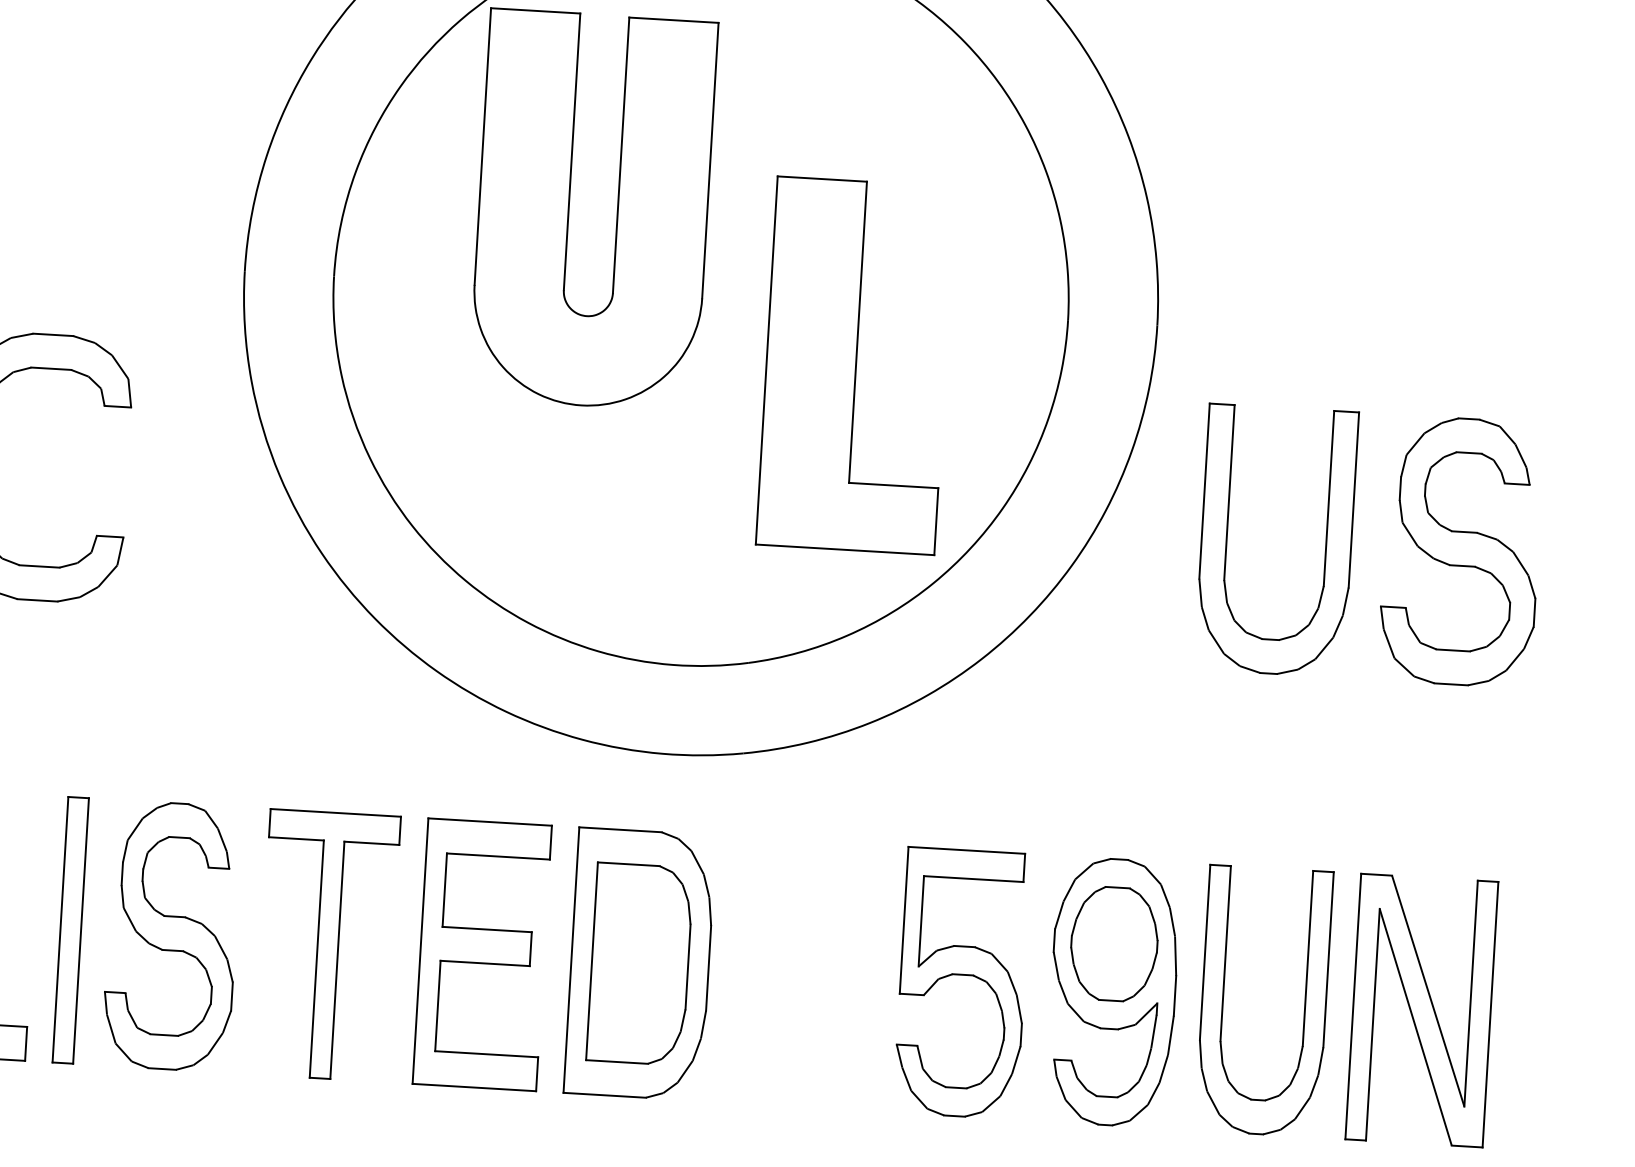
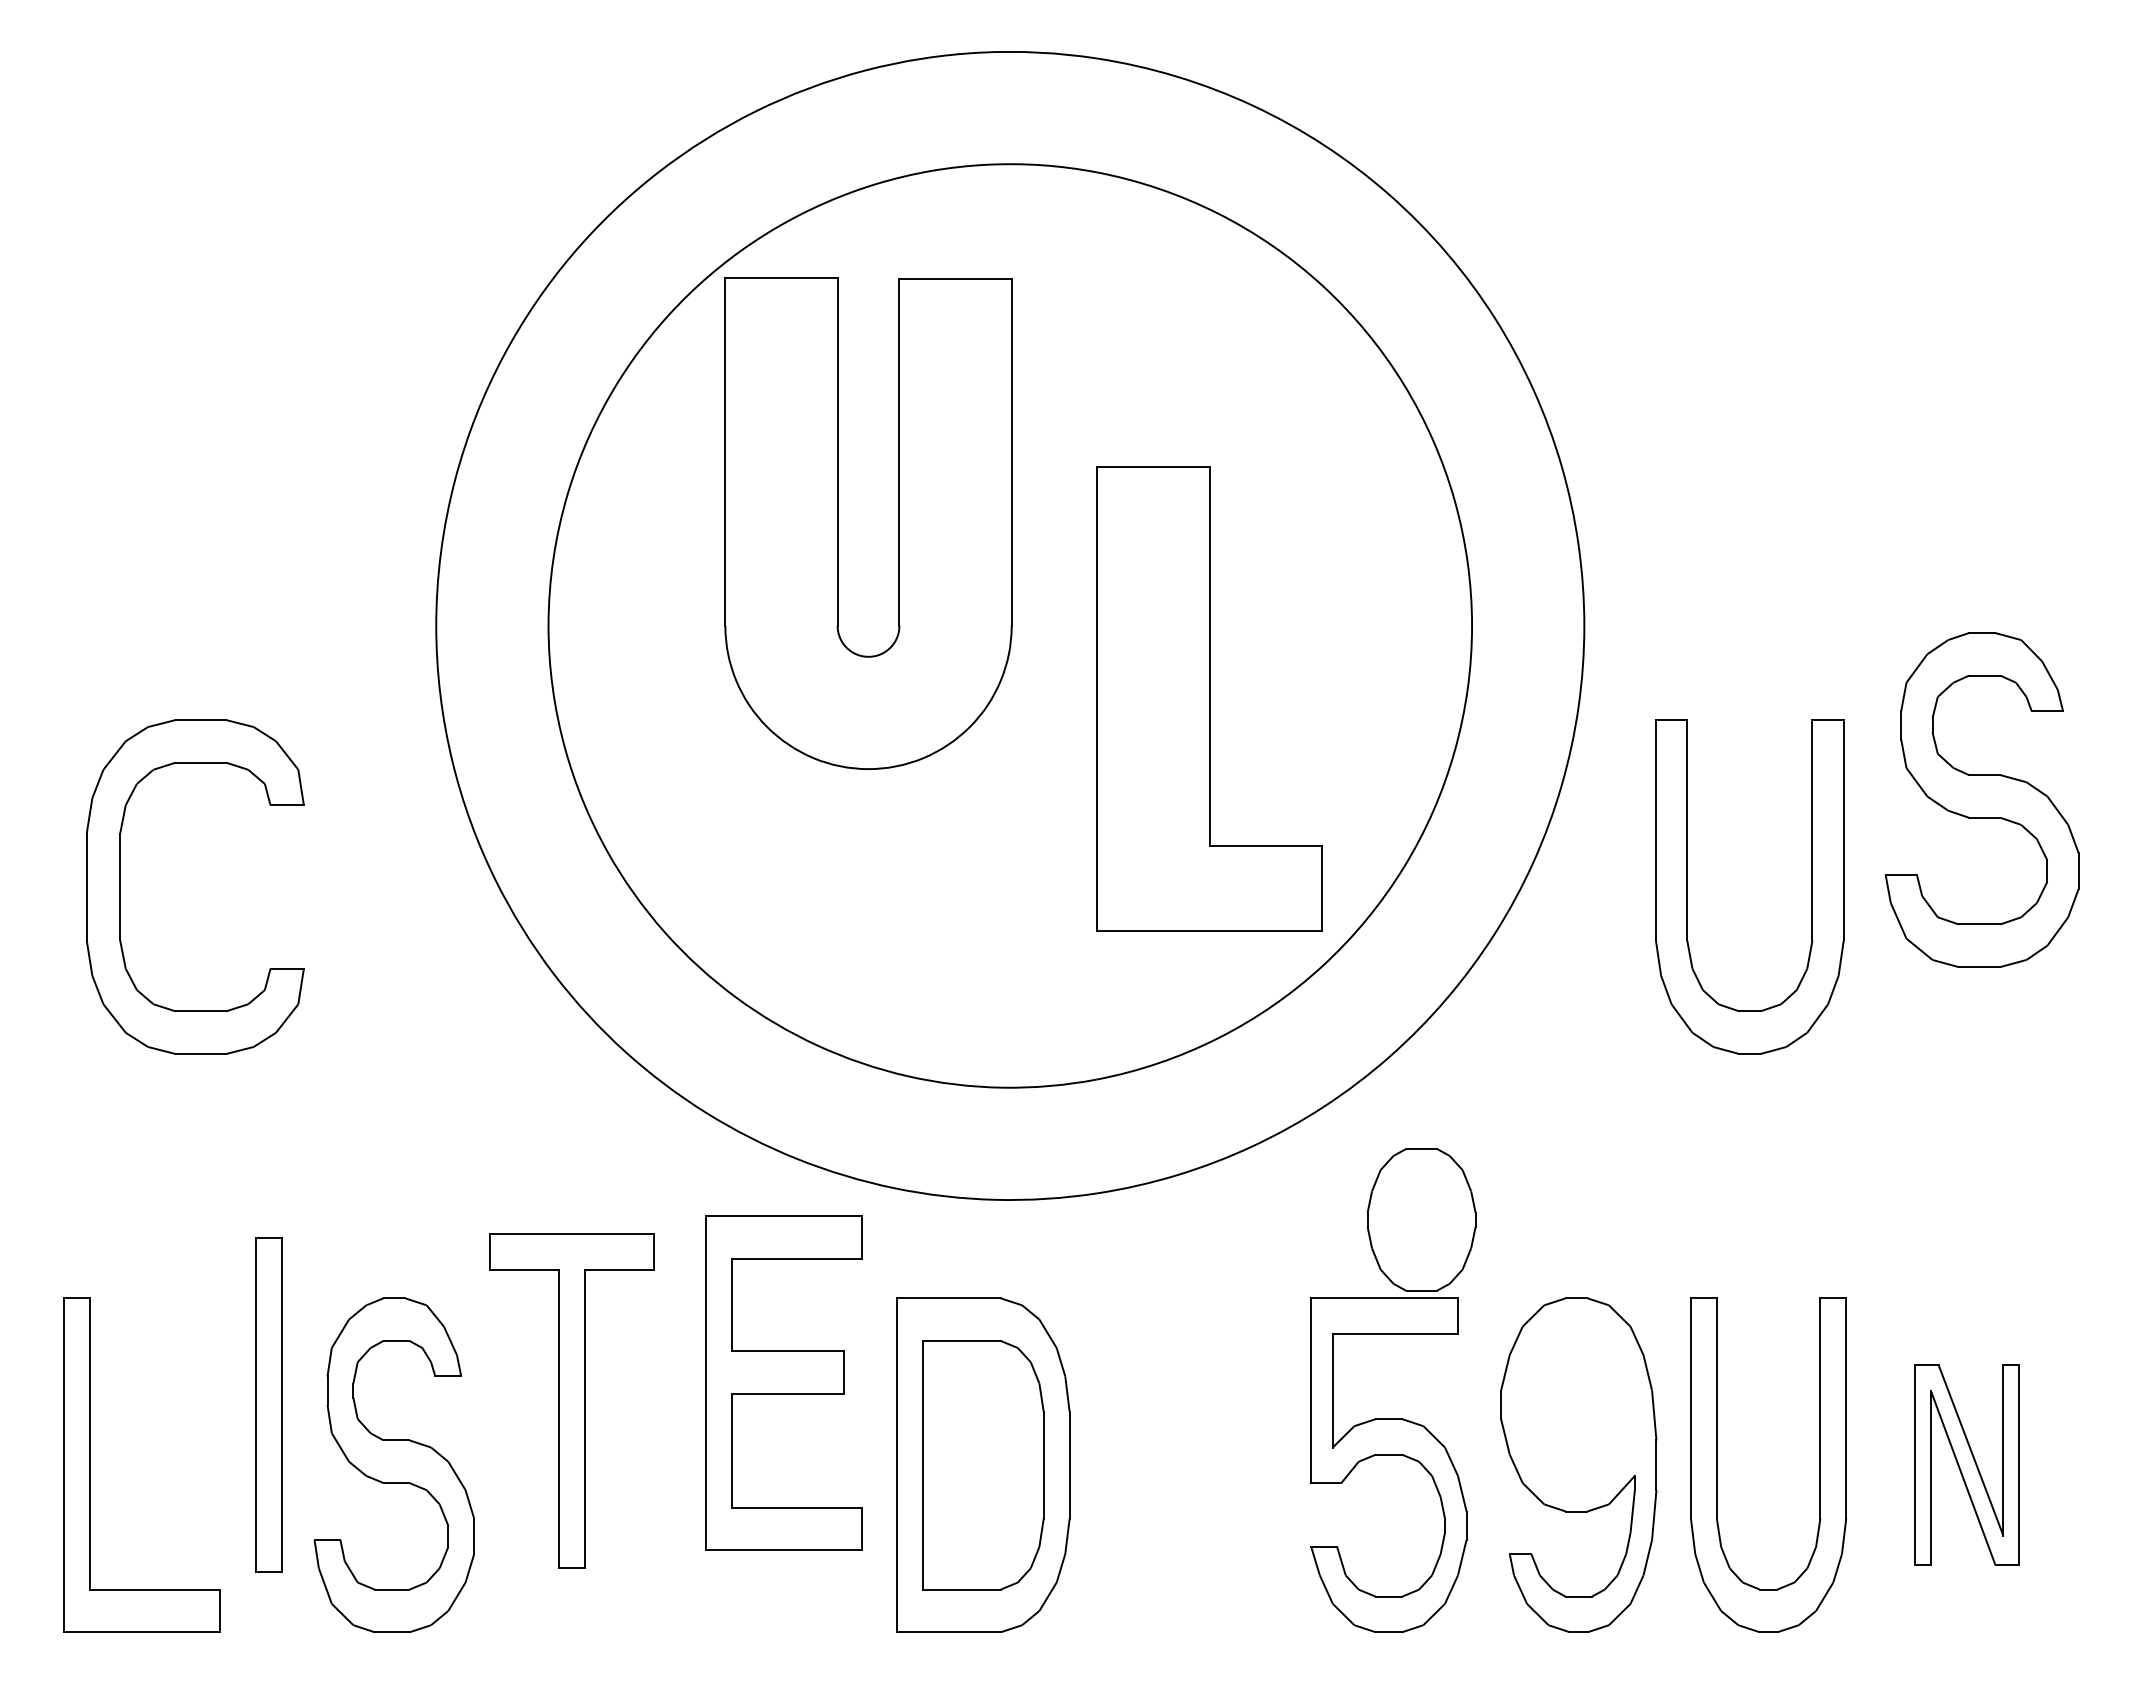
part: (1460, 551) -> (1981, 799), moved
part: (70, 929) -> (268, 1404), moved
part: (1114, 943) -> (1421, 1219), moved
part: (327, 944) -> (571, 1400), moved
part: (482, 954) -> (783, 1382), moved
part: (1421, 1009) -> (1966, 1464), size x0.6

